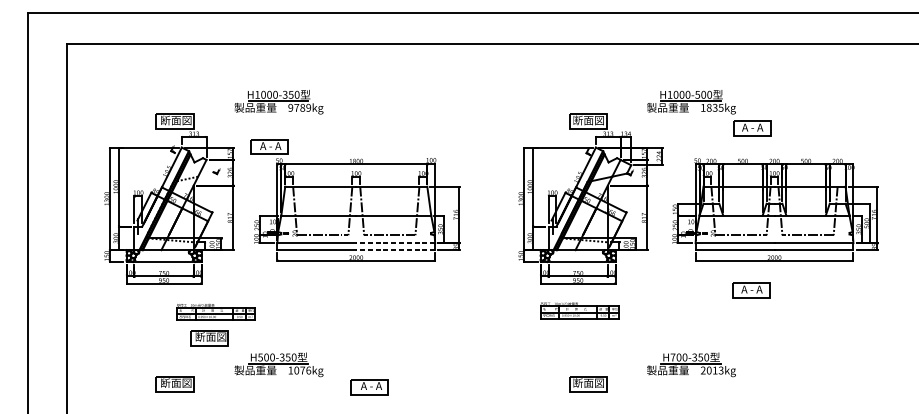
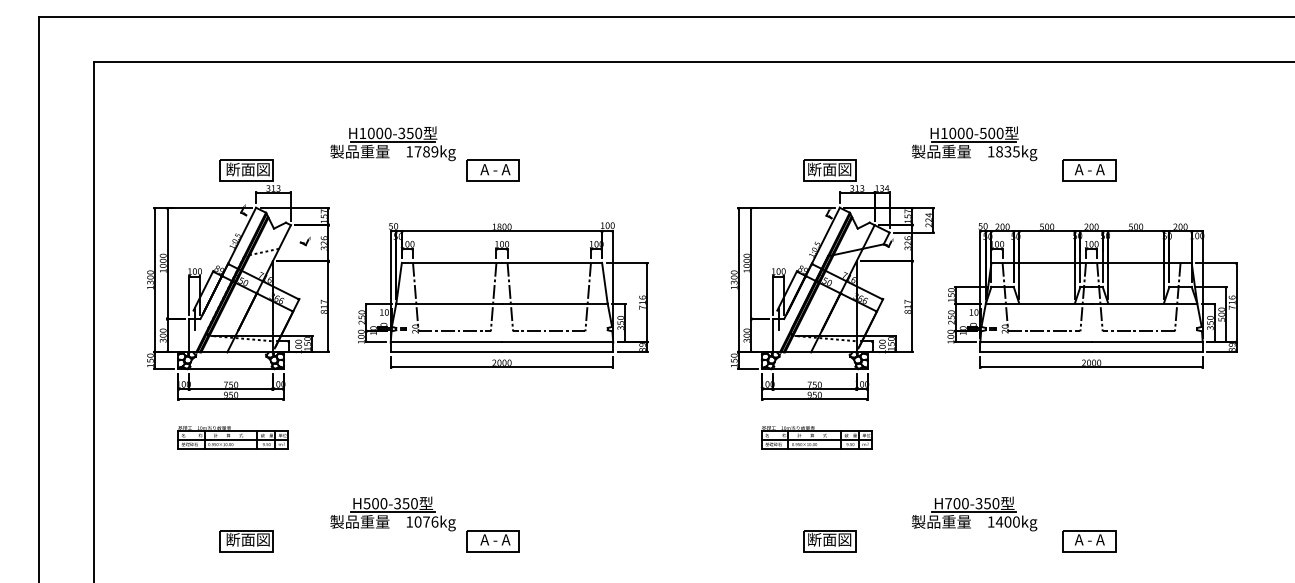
text: (290, 107) -> (409, 151), 9789kg -> 1789kg
part: (752, 128) -> (1089, 170), moved
part: (268, 146) -> (492, 170), moved
line: (395, 243) -> (557, 342), dashed -> solid
line: (395, 250) -> (557, 352), dashed -> solid
part: (751, 290) -> (1089, 541), moved
part: (215, 311) -> (232, 437), moved
part: (209, 338) -> (295, 476), removed
text: (712, 370) -> (1003, 521), 2013kg -> 1400kg
part: (369, 387) -> (492, 541), moved

